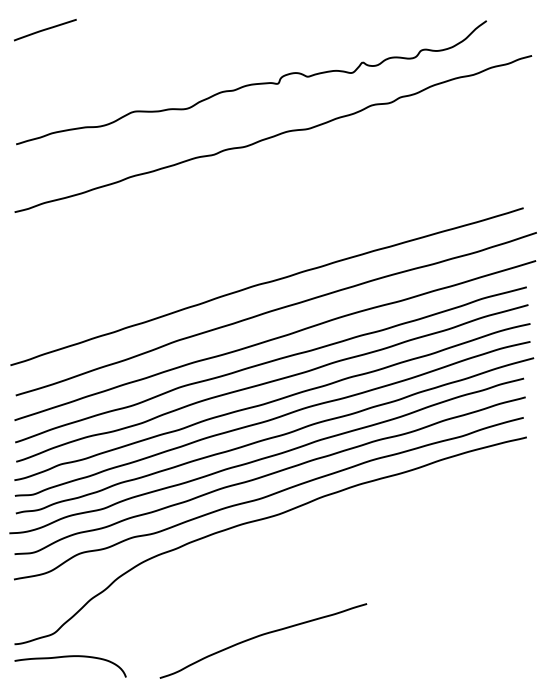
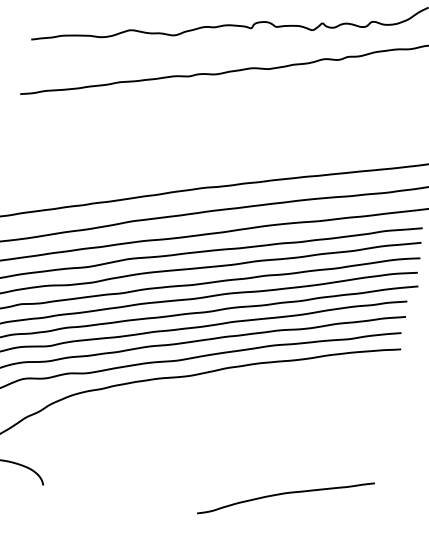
curve: (263, 635) -> (286, 493), moved

